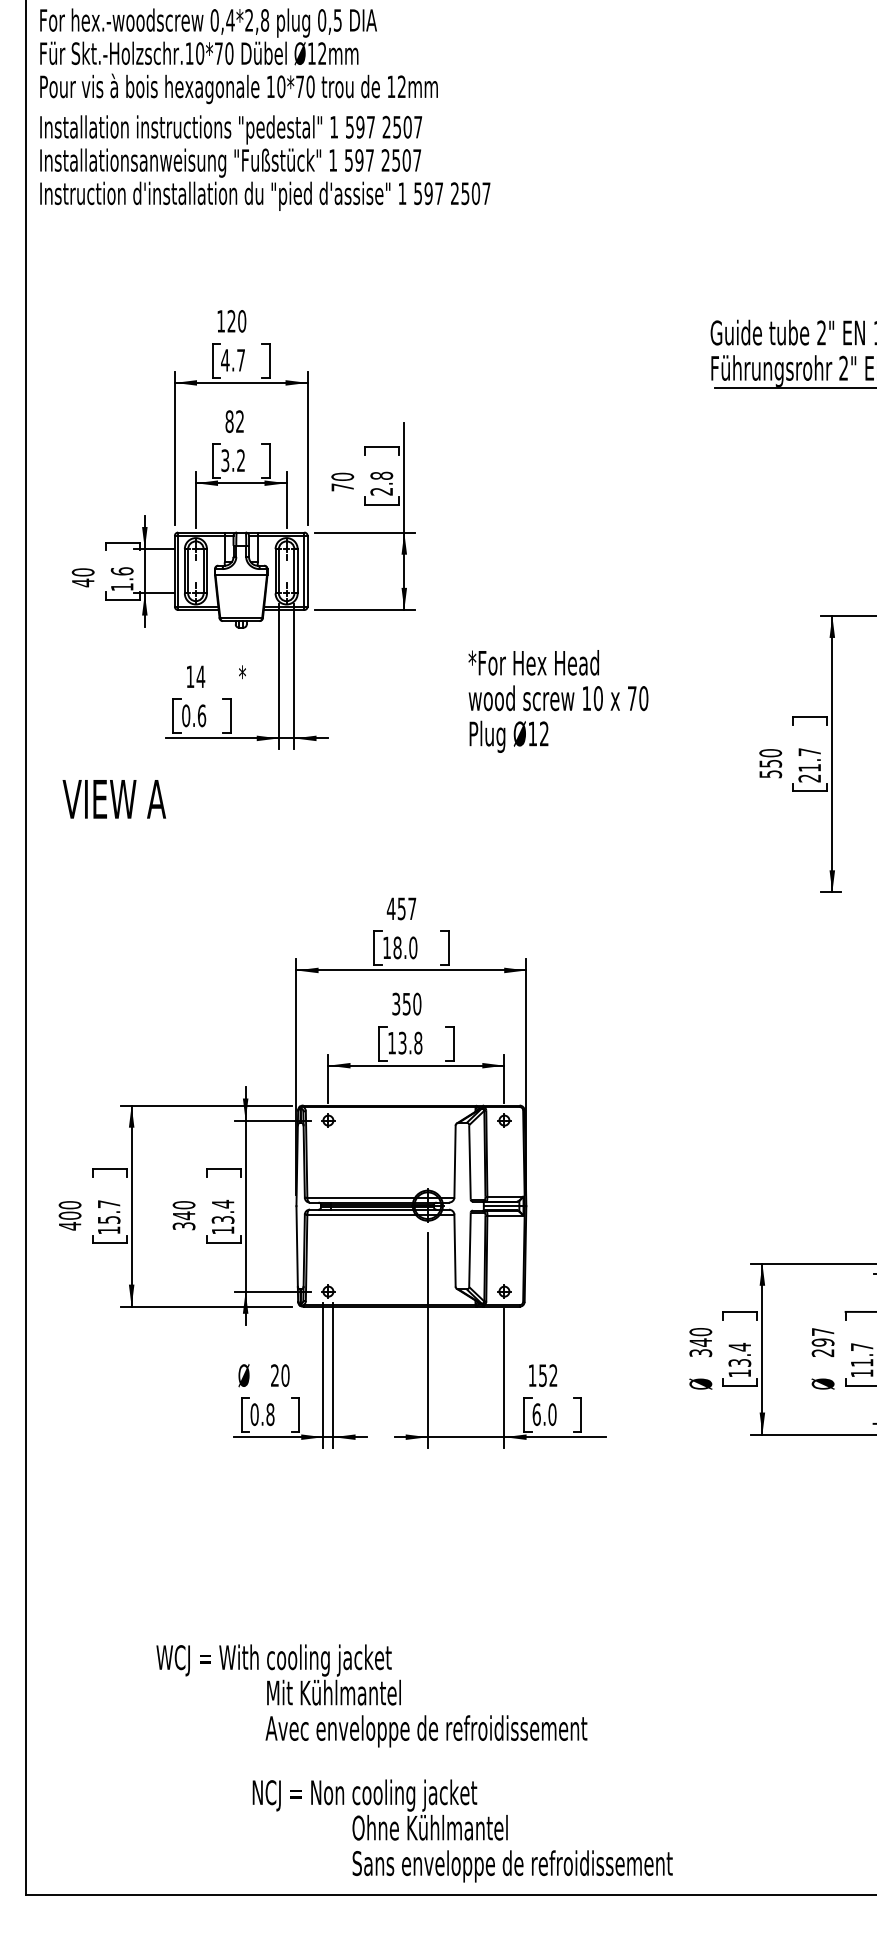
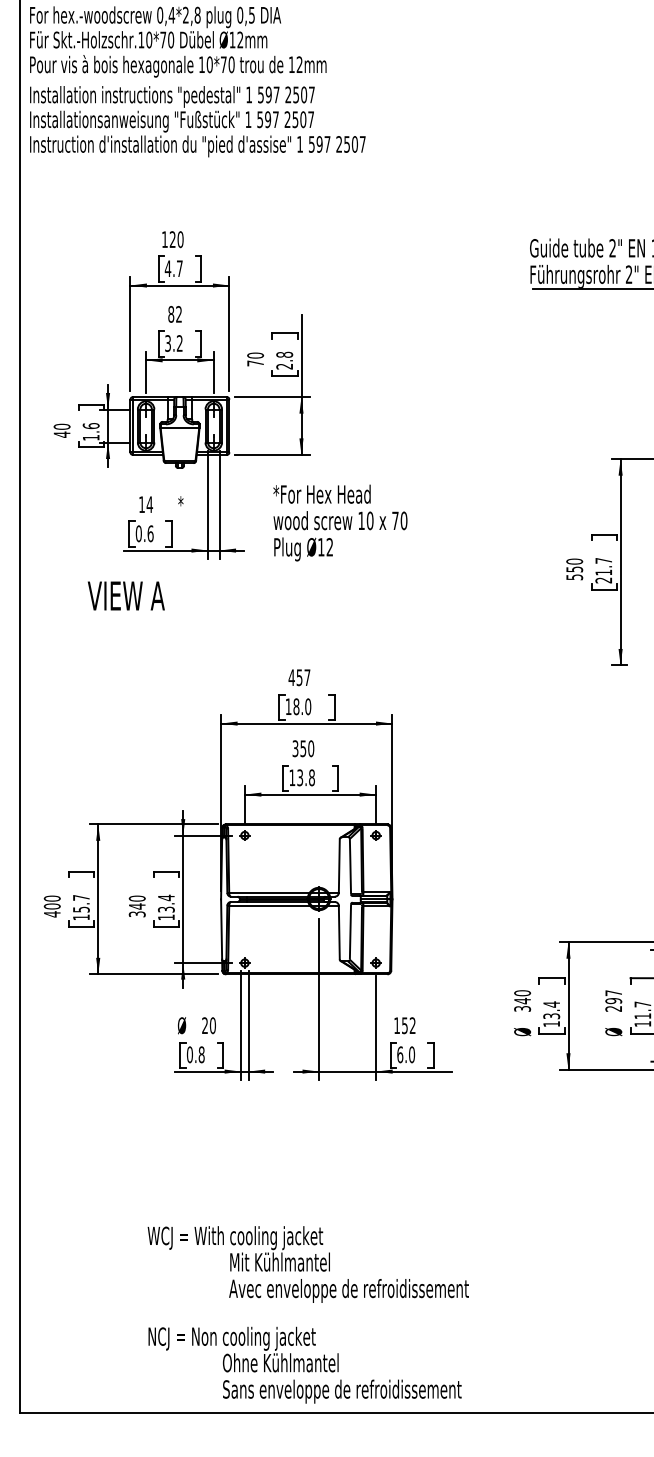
text: (558, 700) -> (340, 522), moved
text: (114, 798) -> (126, 595), moved
text: (370, 1695) -> (307, 1264), moved
text: (461, 1830) -> (304, 1364), moved

